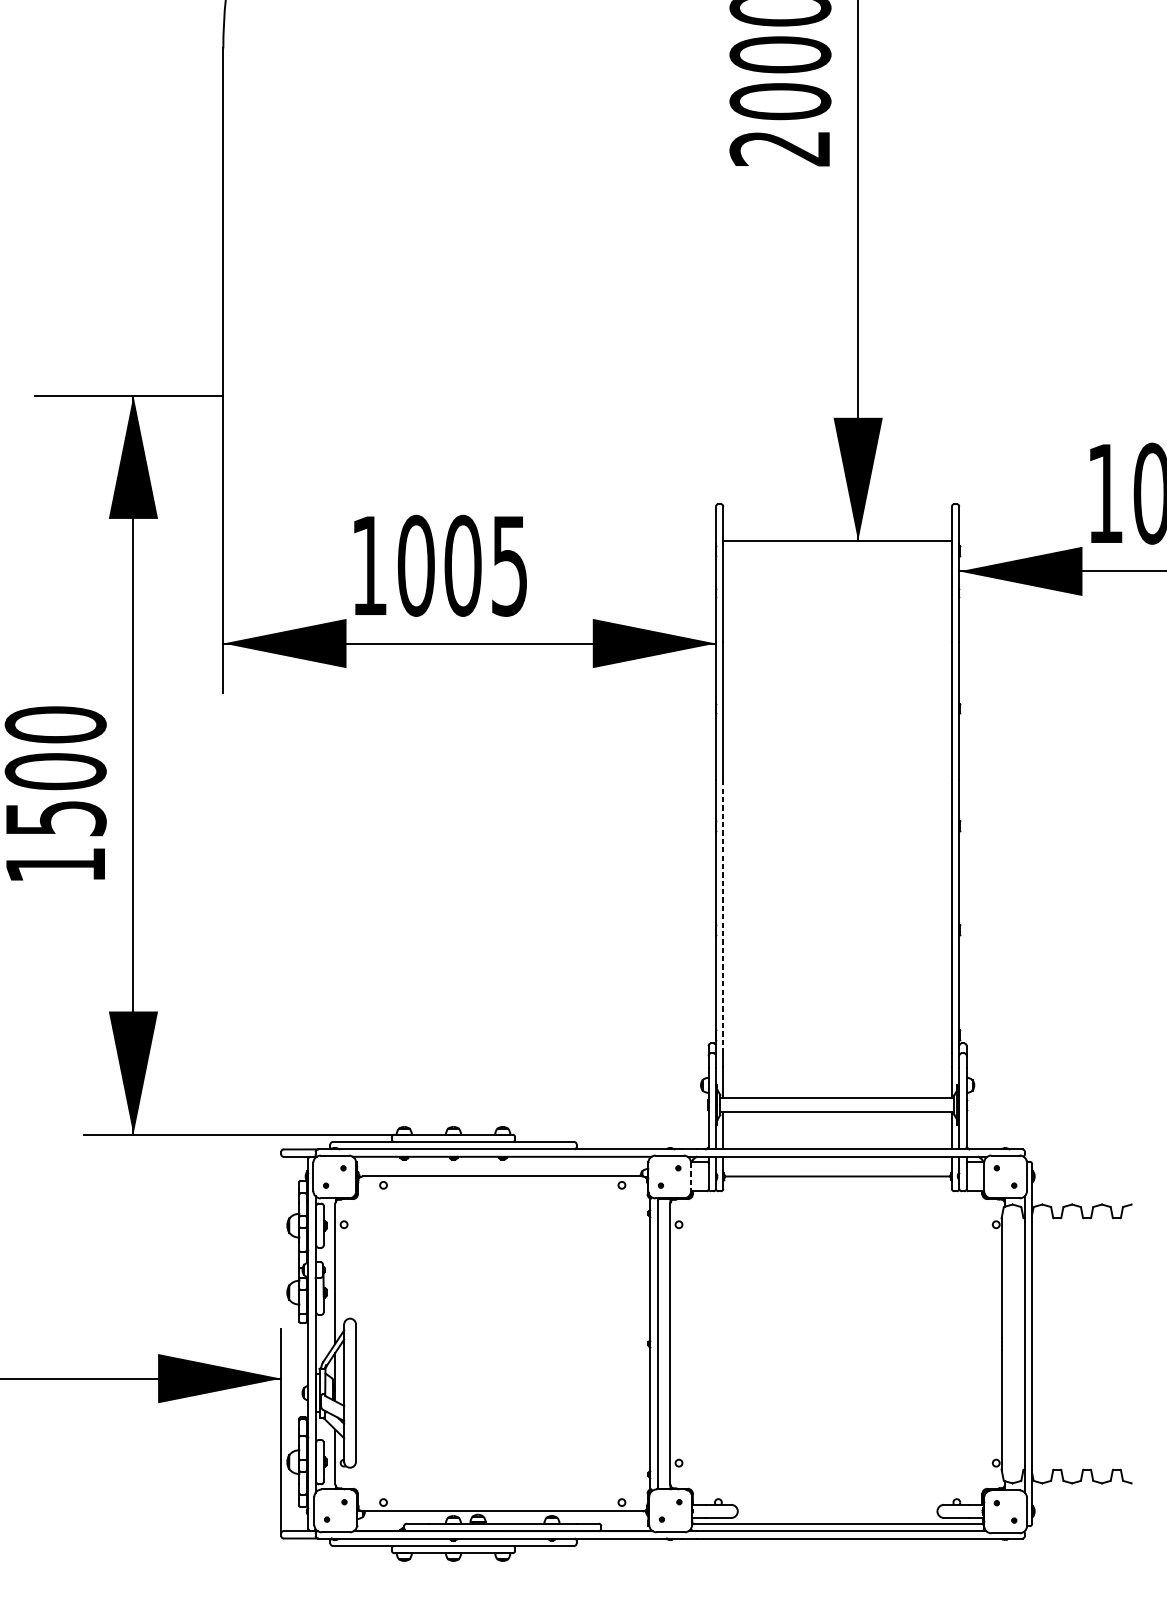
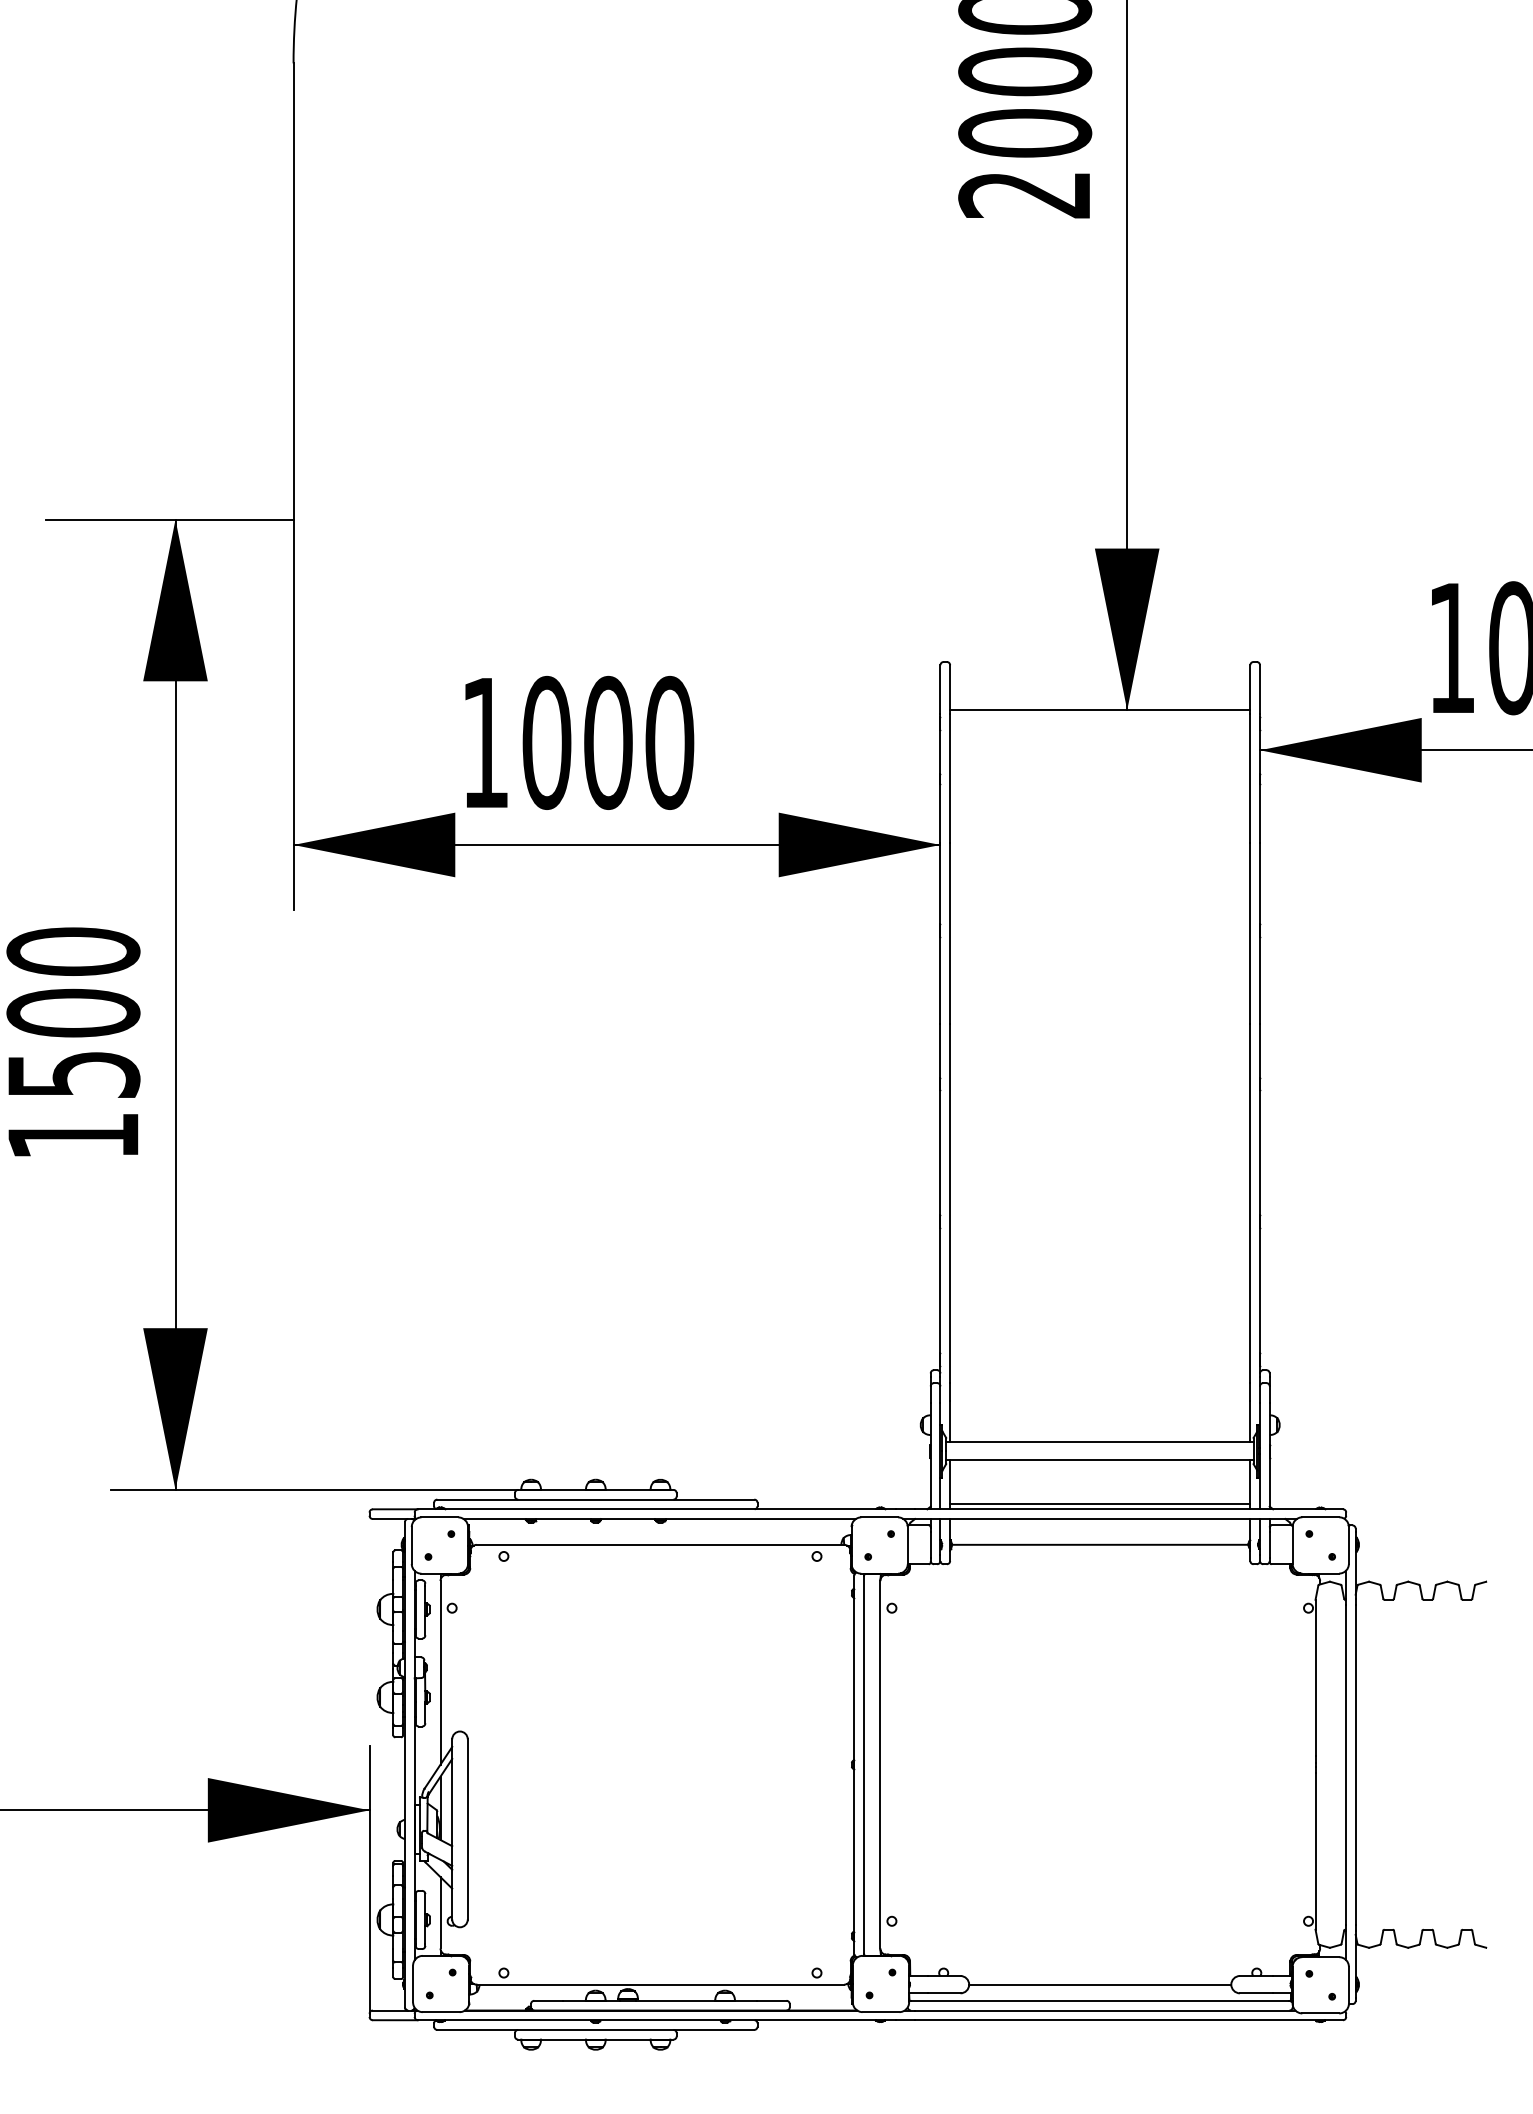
text: (509, 565) -> (669, 742), 1005 -> 1000
line: (723, 916) -> (950, 1203), dashed -> solid
line: (837, 1145) -> (1100, 1504), added
line: (690, 1177) -> (907, 1546), dashed -> solid
line: (837, 1511) -> (1100, 1984), added

